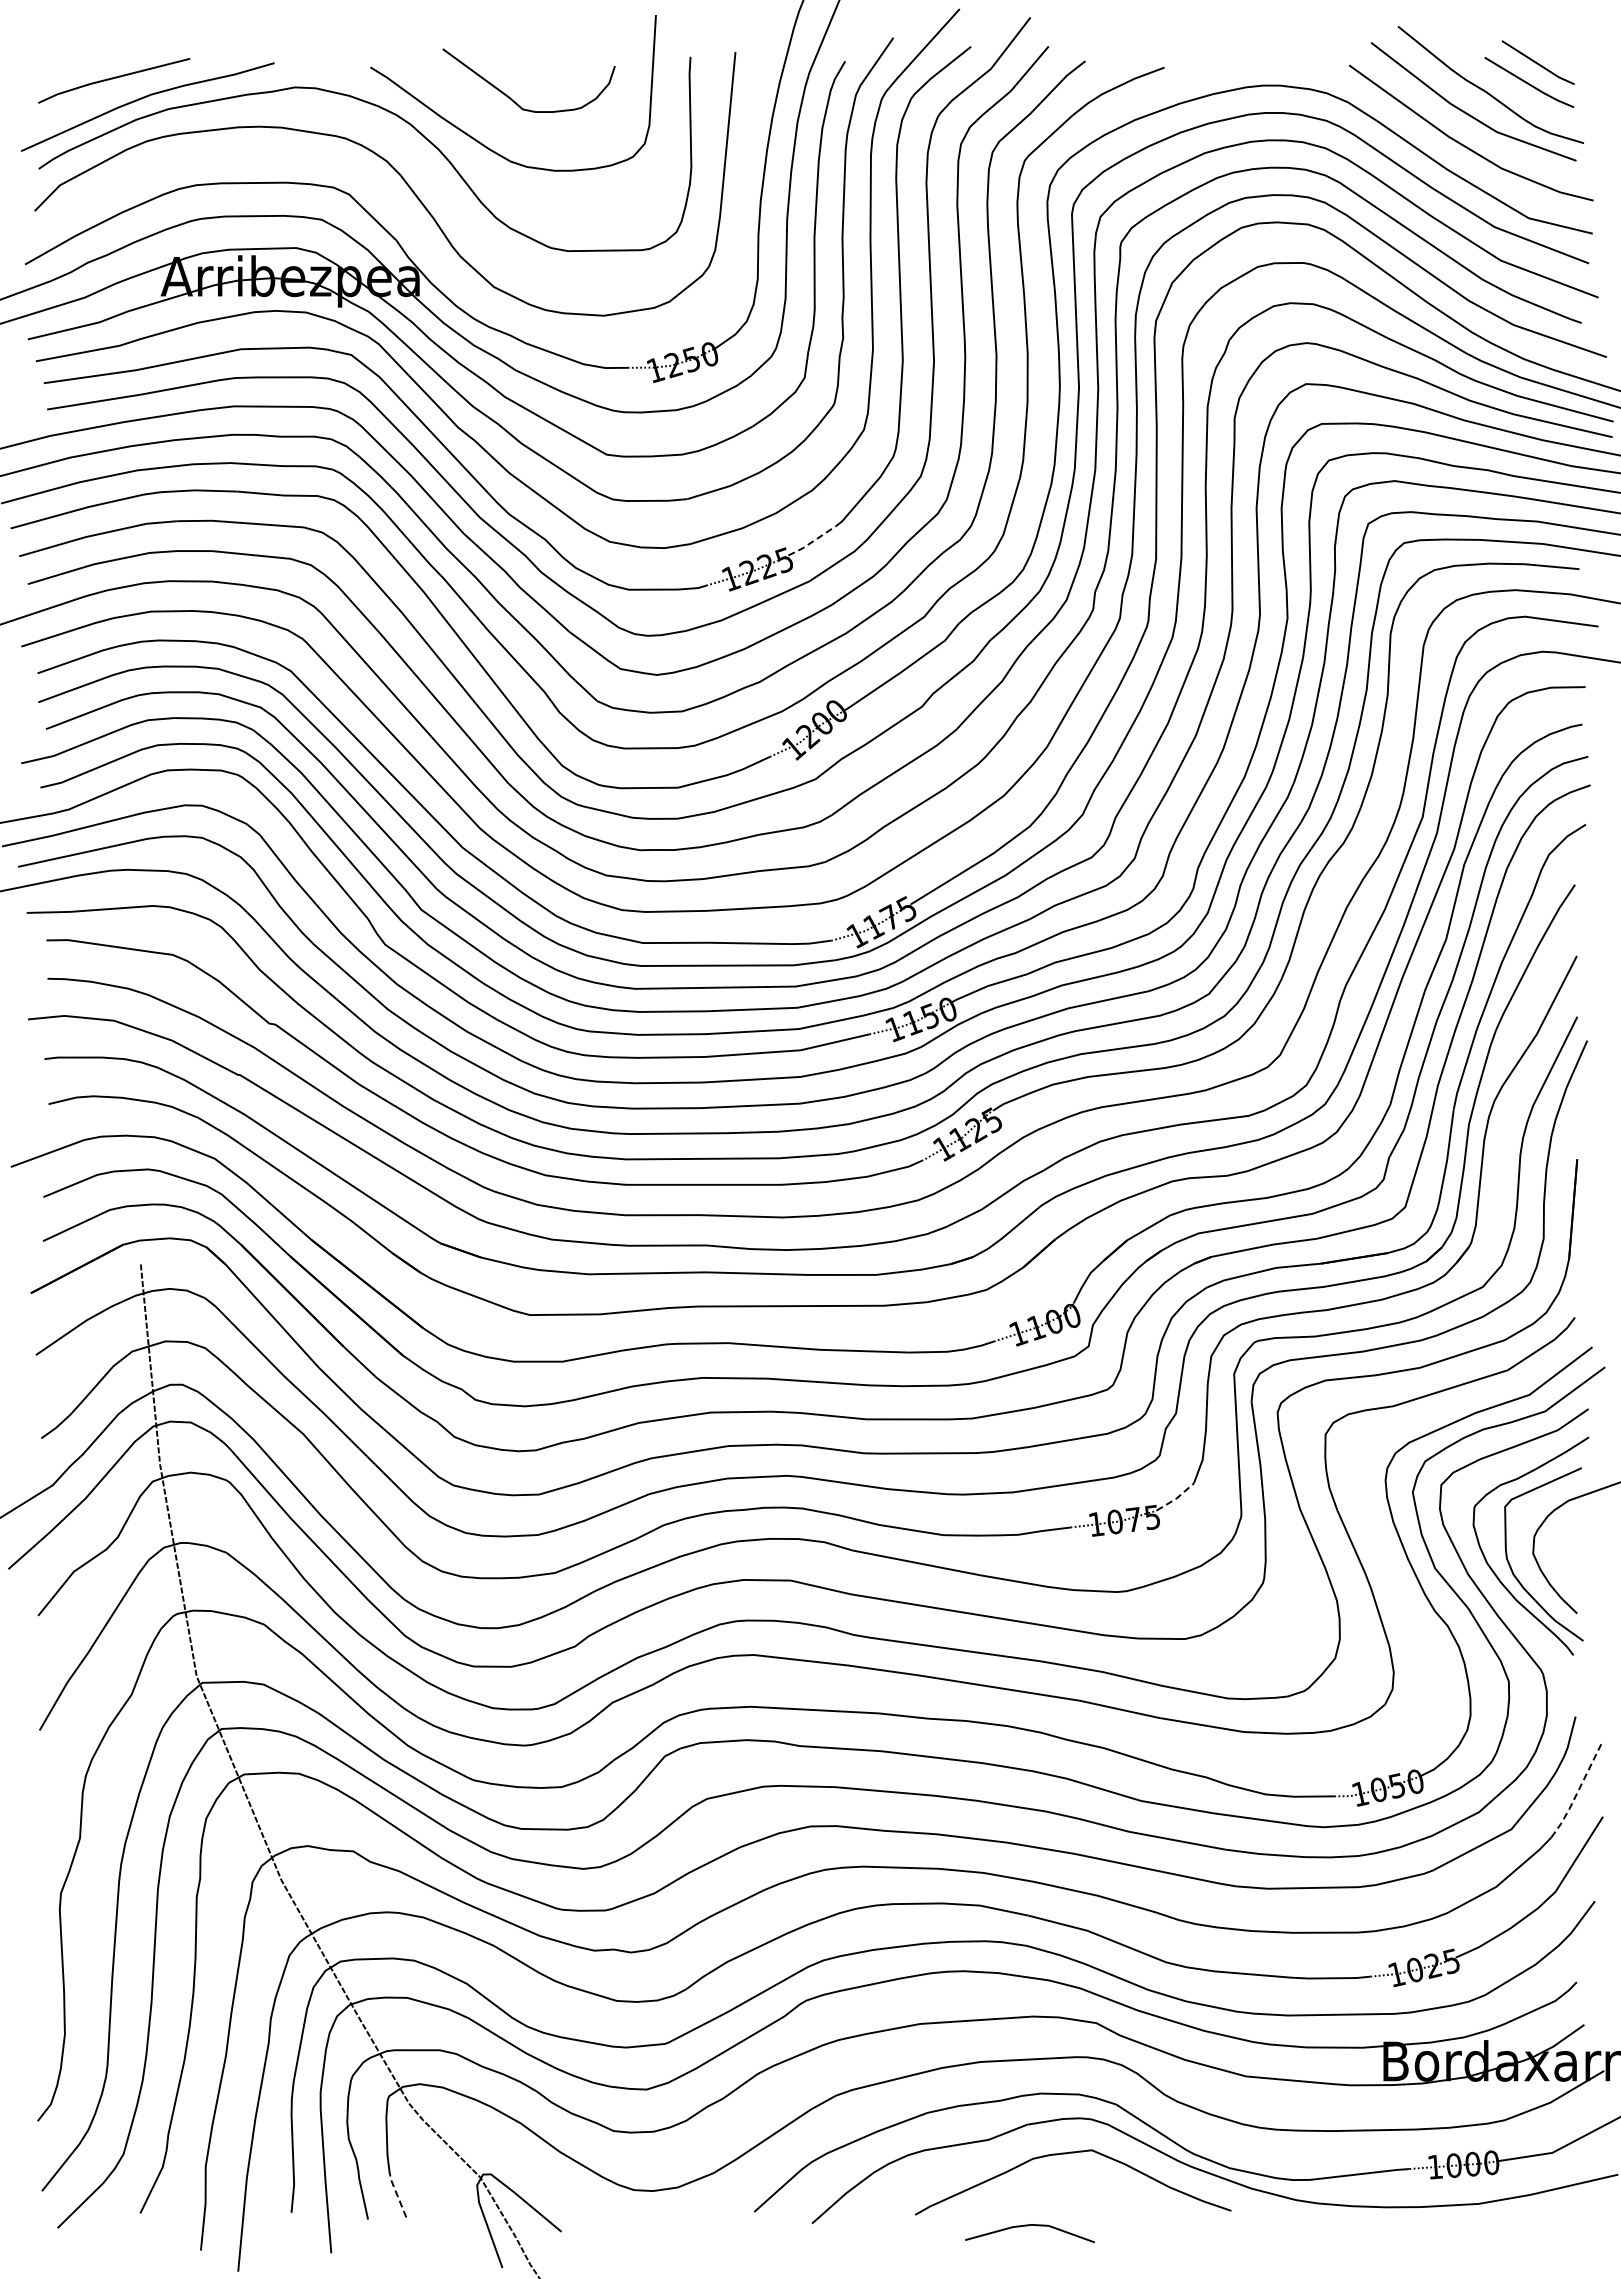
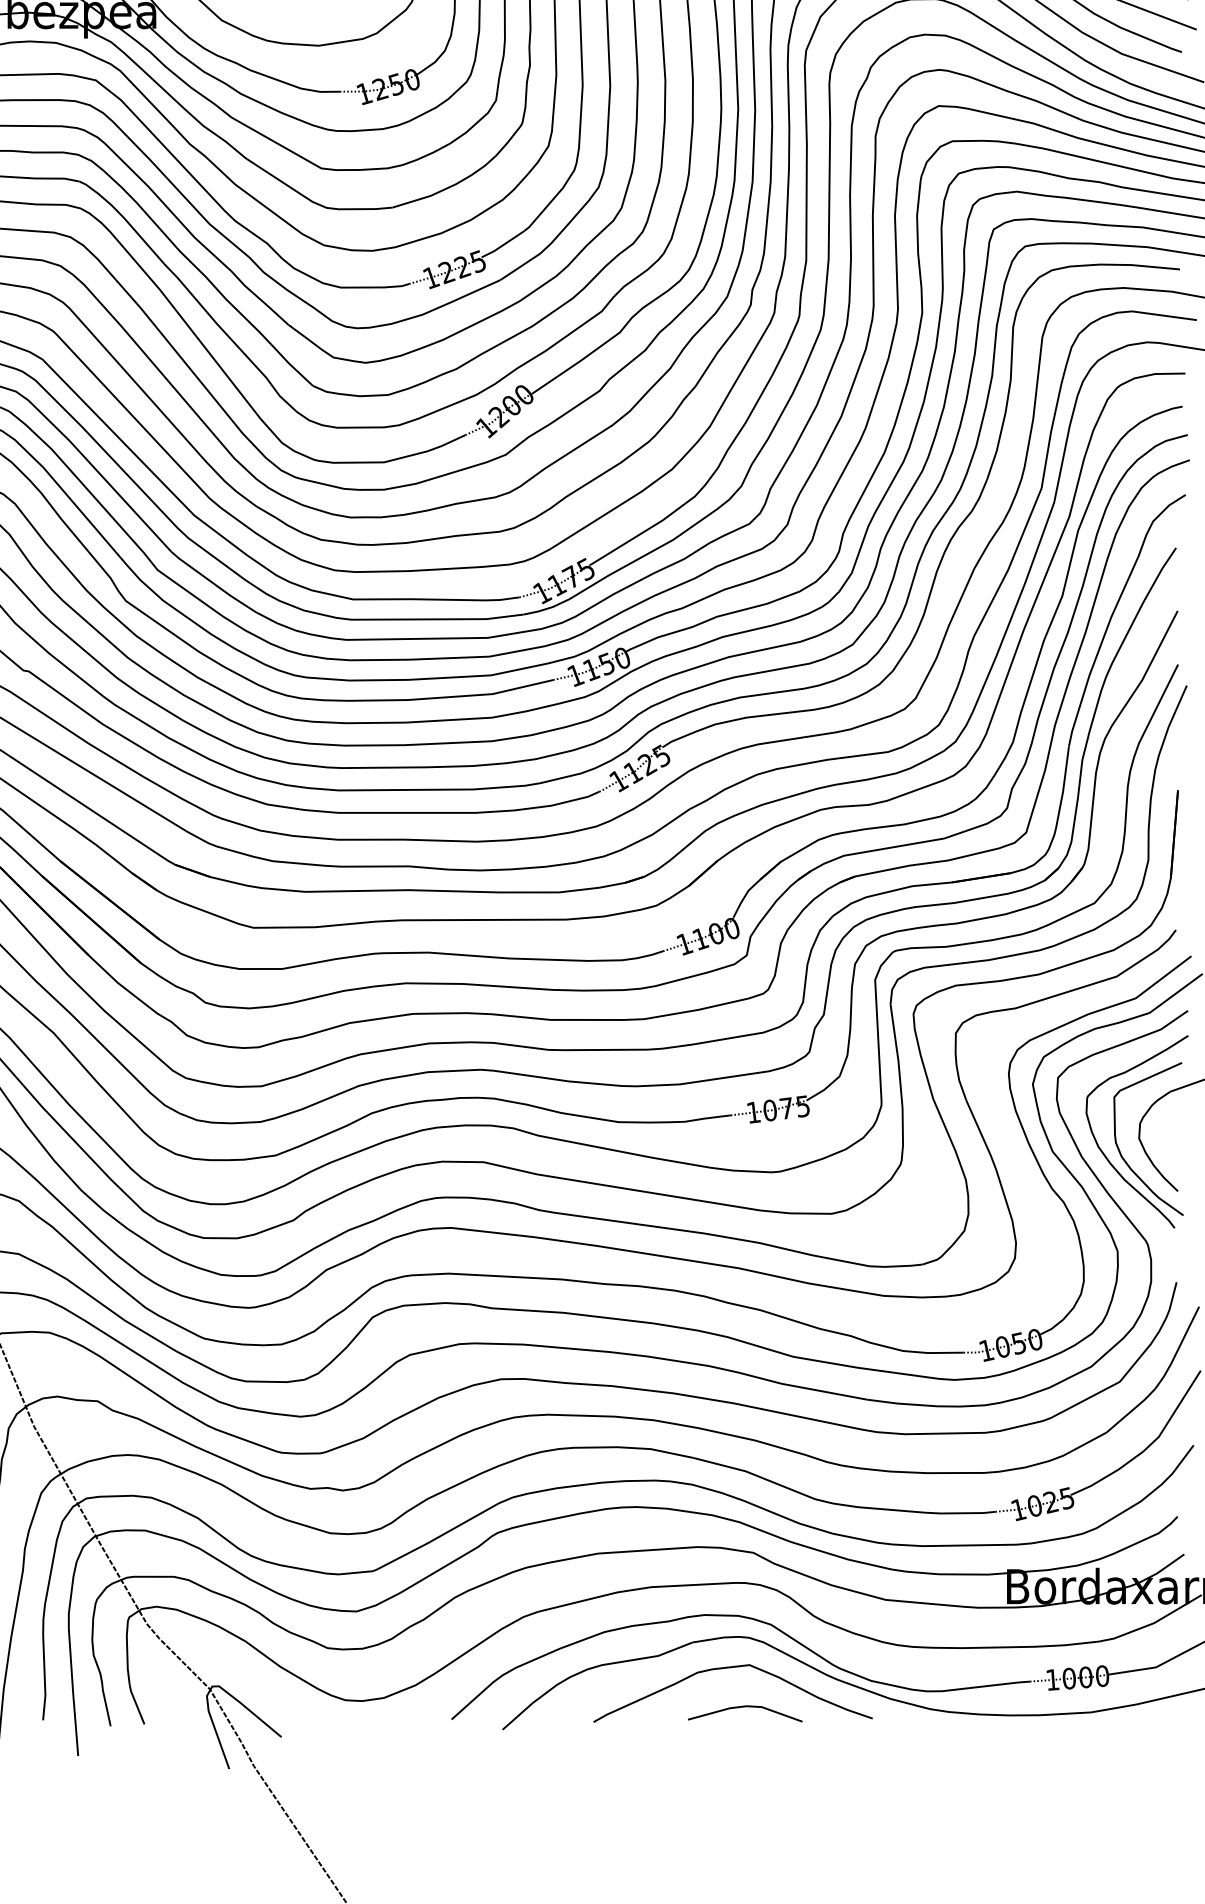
line: (812, 541) -> (502, 245), dashed -> solid
line: (1176, 1498) -> (824, 1089), dashed -> solid
line: (1577, 1793) -> (1178, 1350), dashed -> solid
line: (396, 2193) -> (135, 1703), dashed -> solid
line: (1028, 2226) -> (743, 1707), moved

